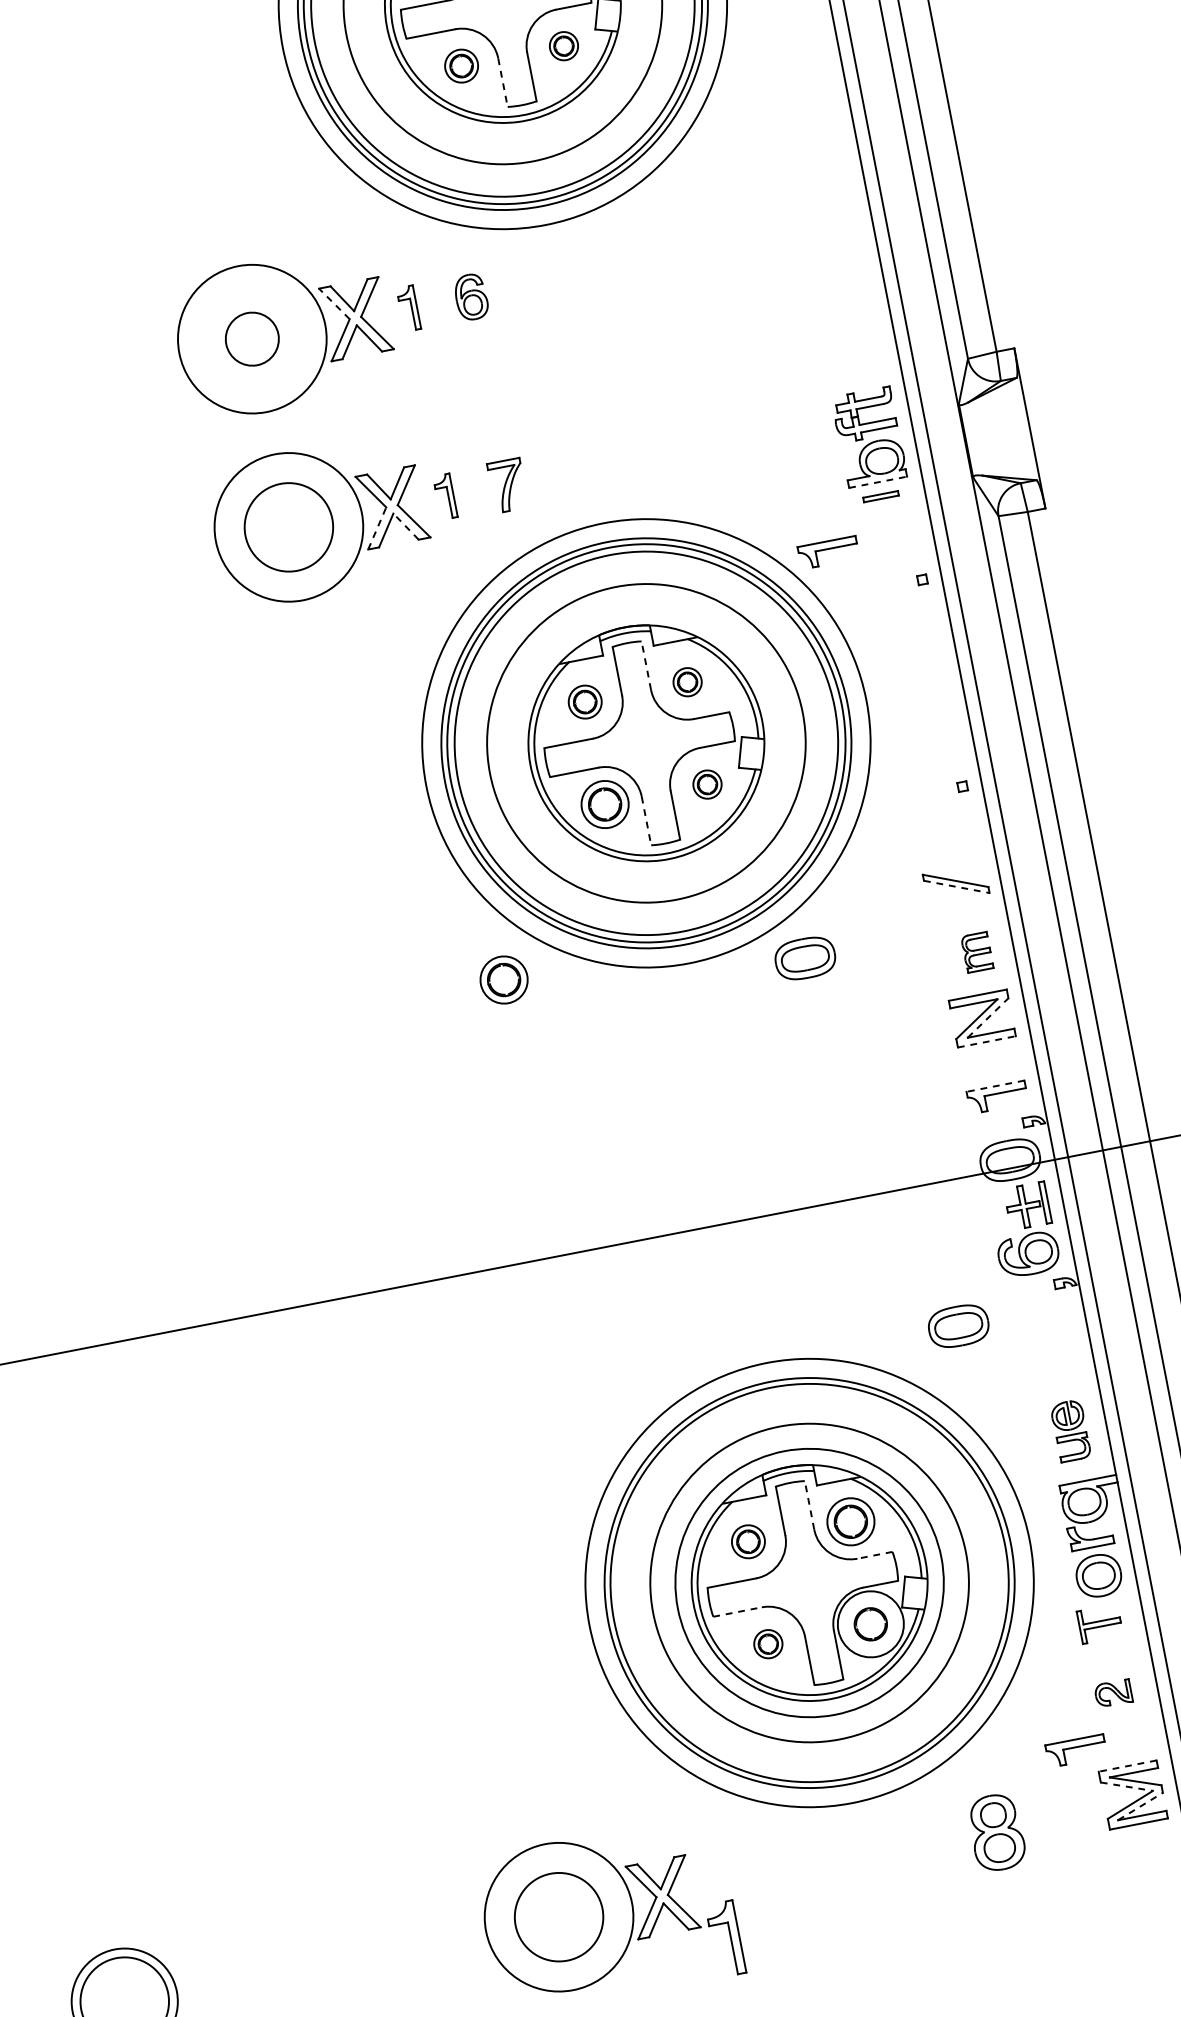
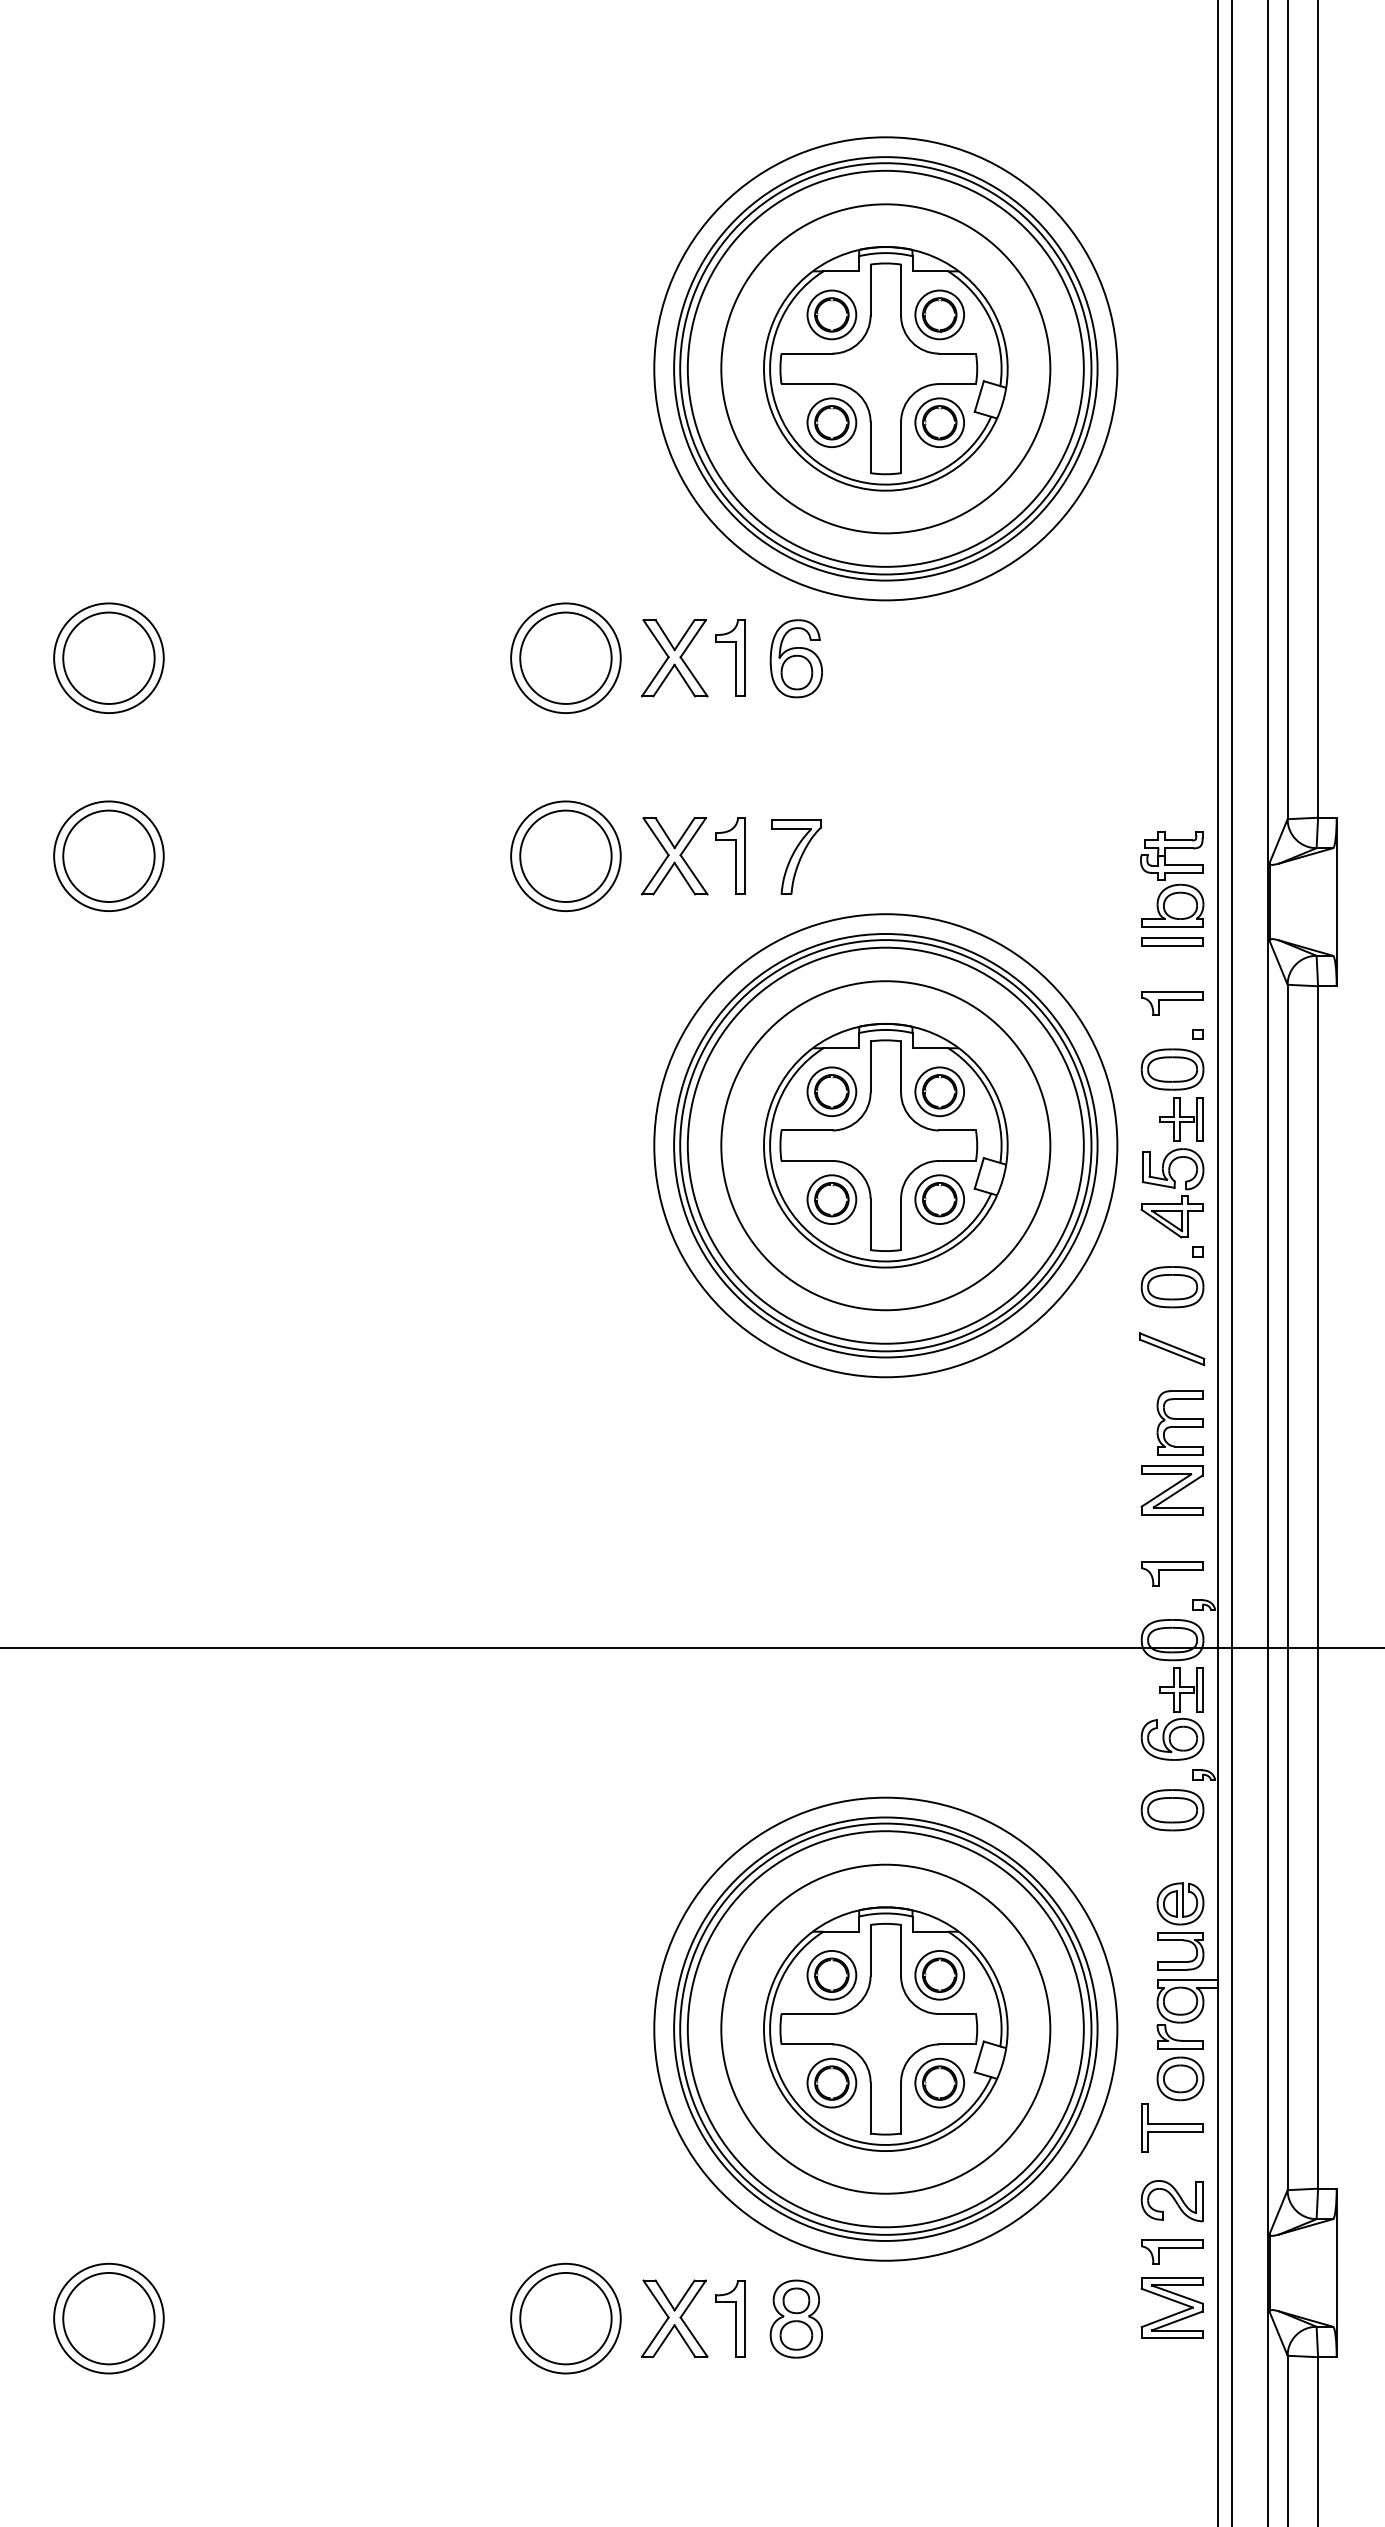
part: (563, 46) -> (939, 422), size x1.67
part: (461, 66) -> (831, 422), size x1.43
line: (503, 83) -> (870, 448), dashed -> solid
part: (470, 296) -> (795, 658), size x1.67
line: (333, 303) -> (655, 638), dashed -> solid
part: (408, 308) -> (730, 657), size x1.67
circle: (251, 338) -> (565, 657), size x1.67
circle: (251, 339) -> (565, 658), size x0.71
line: (878, 482) -> (1172, 926), dashed -> solid
part: (508, 484) -> (796, 856), size x1.43
part: (445, 496) -> (730, 855), size x1.67
part: (881, 496) -> (1172, 941), size x1.67
line: (405, 526) -> (684, 878), dashed -> solid
circle: (288, 527) -> (565, 856), size x0.71
line: (377, 528) -> (655, 874), dashed -> solid
part: (828, 552) -> (1172, 1003), moved
line: (646, 665) -> (901, 1066), dashed -> solid
part: (687, 681) -> (939, 1091), size x1.67
part: (918, 688) -> (1172, 1143), added
part: (584, 701) -> (831, 1091), size x1.43
part: (707, 784) -> (939, 1199), size x1.67
line: (646, 821) -> (870, 1225), dashed -> solid
line: (957, 886) -> (1172, 1352), dashed -> solid
part: (976, 952) -> (1179, 1422), size x1.67
part: (805, 958) -> (1172, 1287), moved
part: (503, 979) -> (694, 1357), removed
line: (988, 1017) -> (1178, 1491), dashed -> solid
line: (987, 1041) -> (1172, 1515), dashed -> solid
line: (994, 1086) -> (1171, 1562), dashed -> solid
part: (958, 1326) -> (1172, 1810), moved
part: (1070, 1430) -> (1180, 1926), size x1.43
line: (809, 1504) -> (901, 1949), dashed -> solid
part: (748, 1542) -> (831, 1975), size x1.43
line: (875, 1555) -> (957, 2014), dashed -> solid
circle: (809, 1583) -> (885, 2029), size x1.43
line: (738, 1612) -> (807, 2044), dashed -> solid
circle: (870, 1623) -> (939, 2082), size x0.71
part: (1100, 1623) -> (1172, 2127), size x1.43
part: (767, 1643) -> (831, 2082), size x1.67
part: (1112, 1693) -> (1171, 2201), size x1.67
part: (1076, 1750) -> (1172, 2251), moved
line: (1126, 1766) -> (1171, 2277), dashed -> solid
line: (1127, 1786) -> (1167, 2298), dashed -> solid
line: (1140, 1805) -> (1177, 2320), dashed -> solid
part: (995, 1832) -> (795, 2318), moved
circle: (558, 1917) -> (565, 2318), size x0.71
part: (725, 1938) -> (730, 2318), moved

